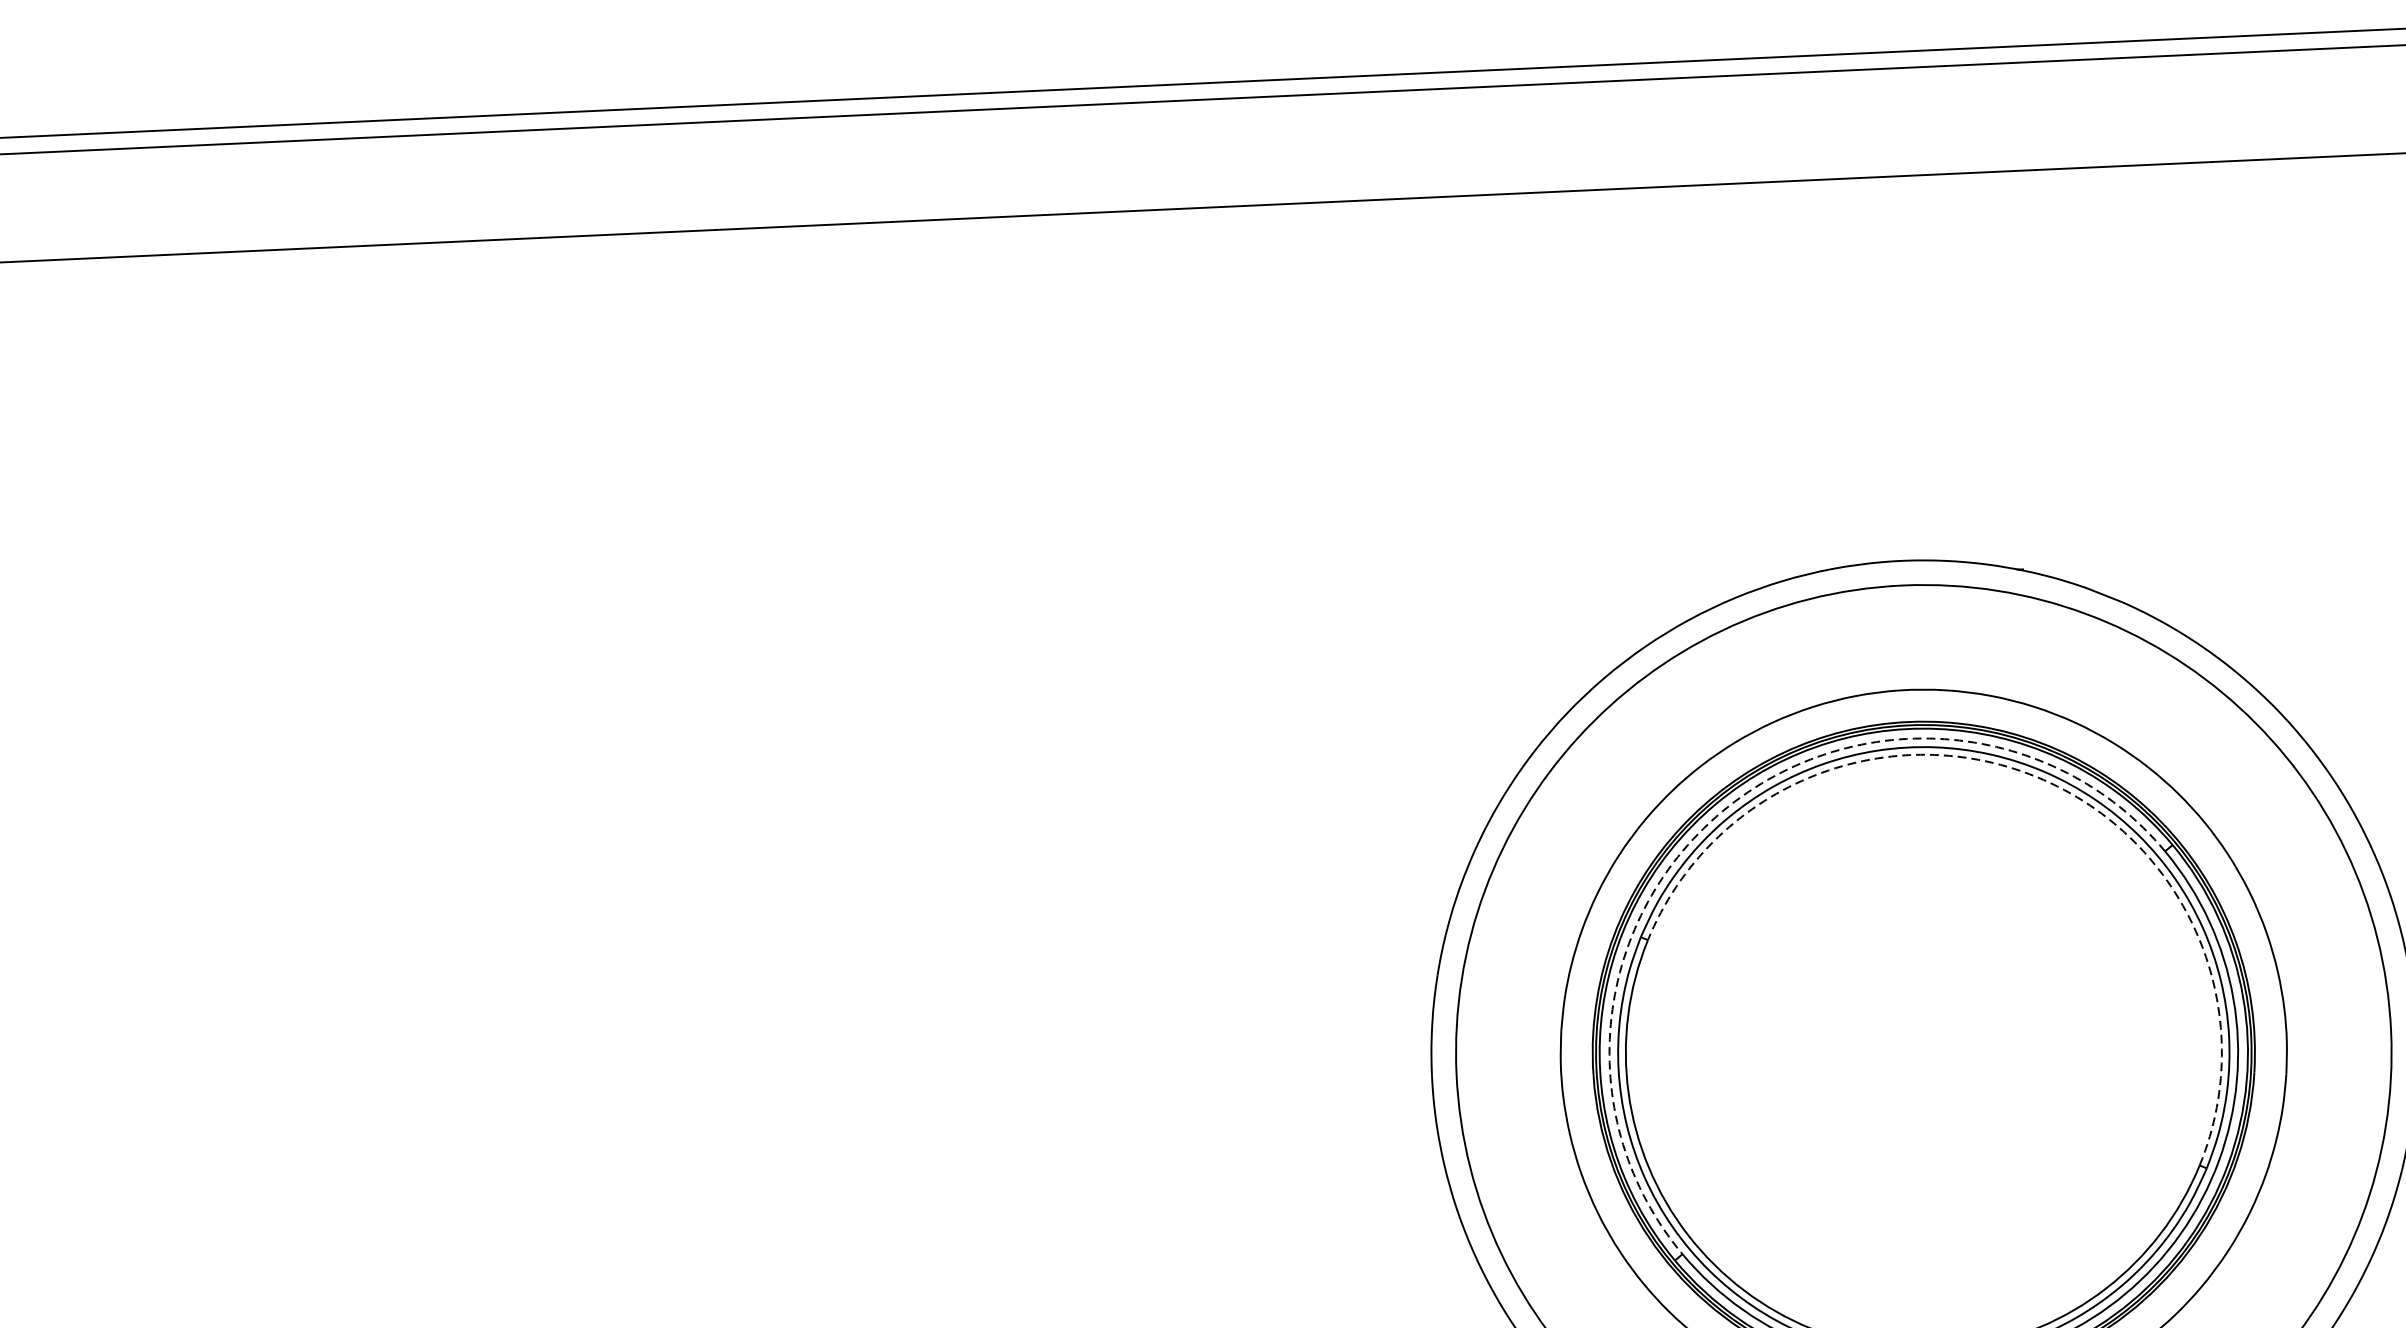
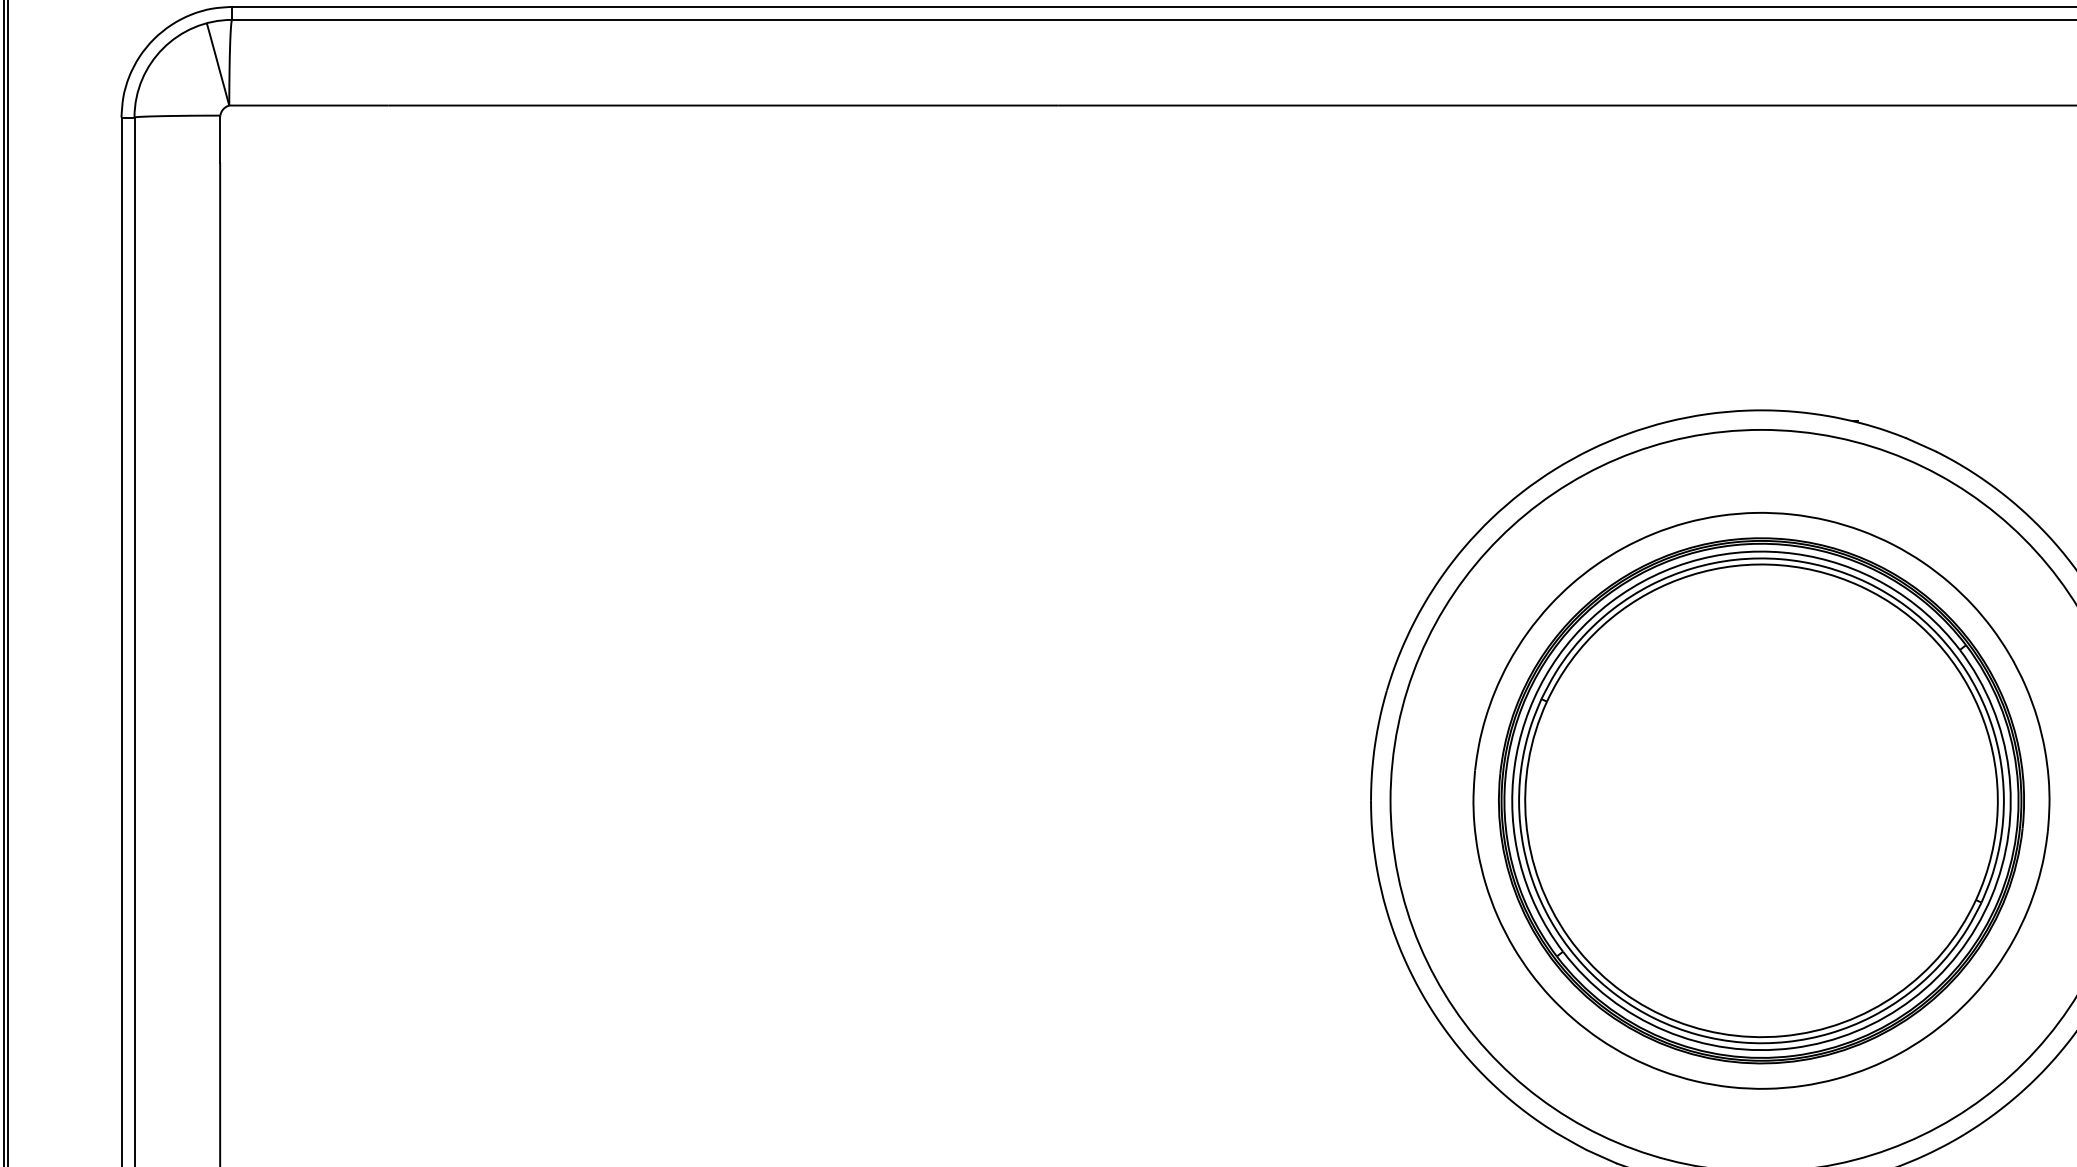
arc: (2036, 777) -> (1860, 586), dashed -> solid
arc: (1722, 811) -> (1610, 602), dashed -> solid

